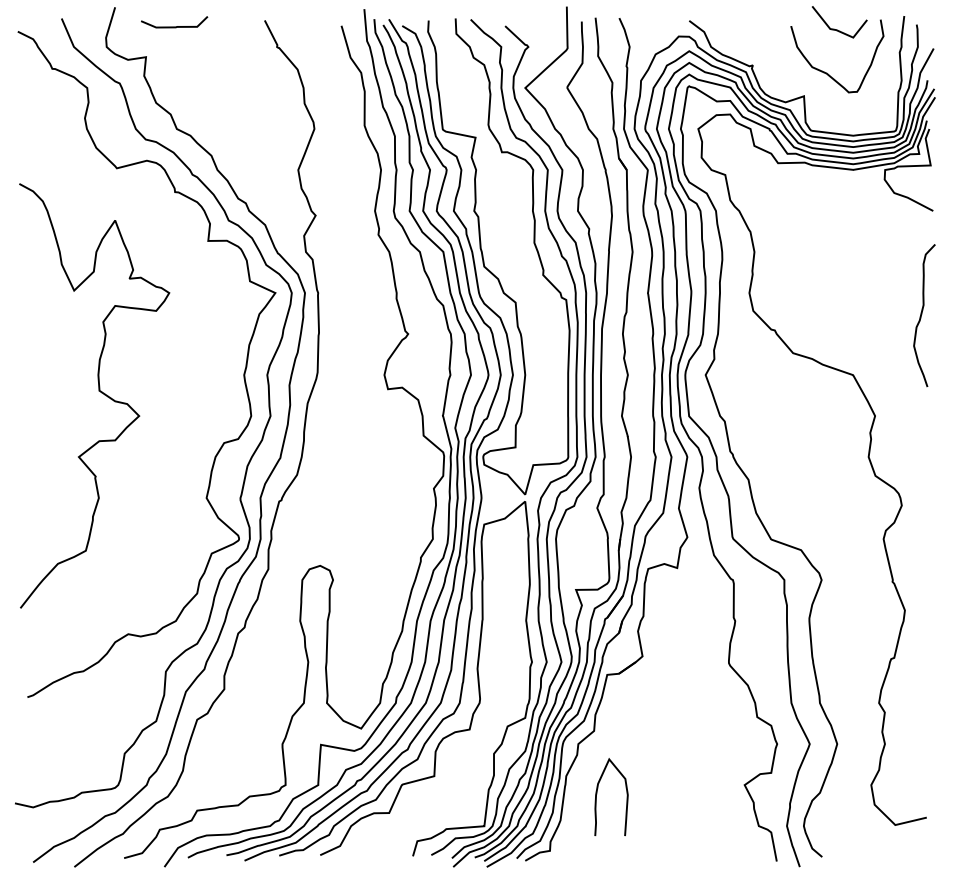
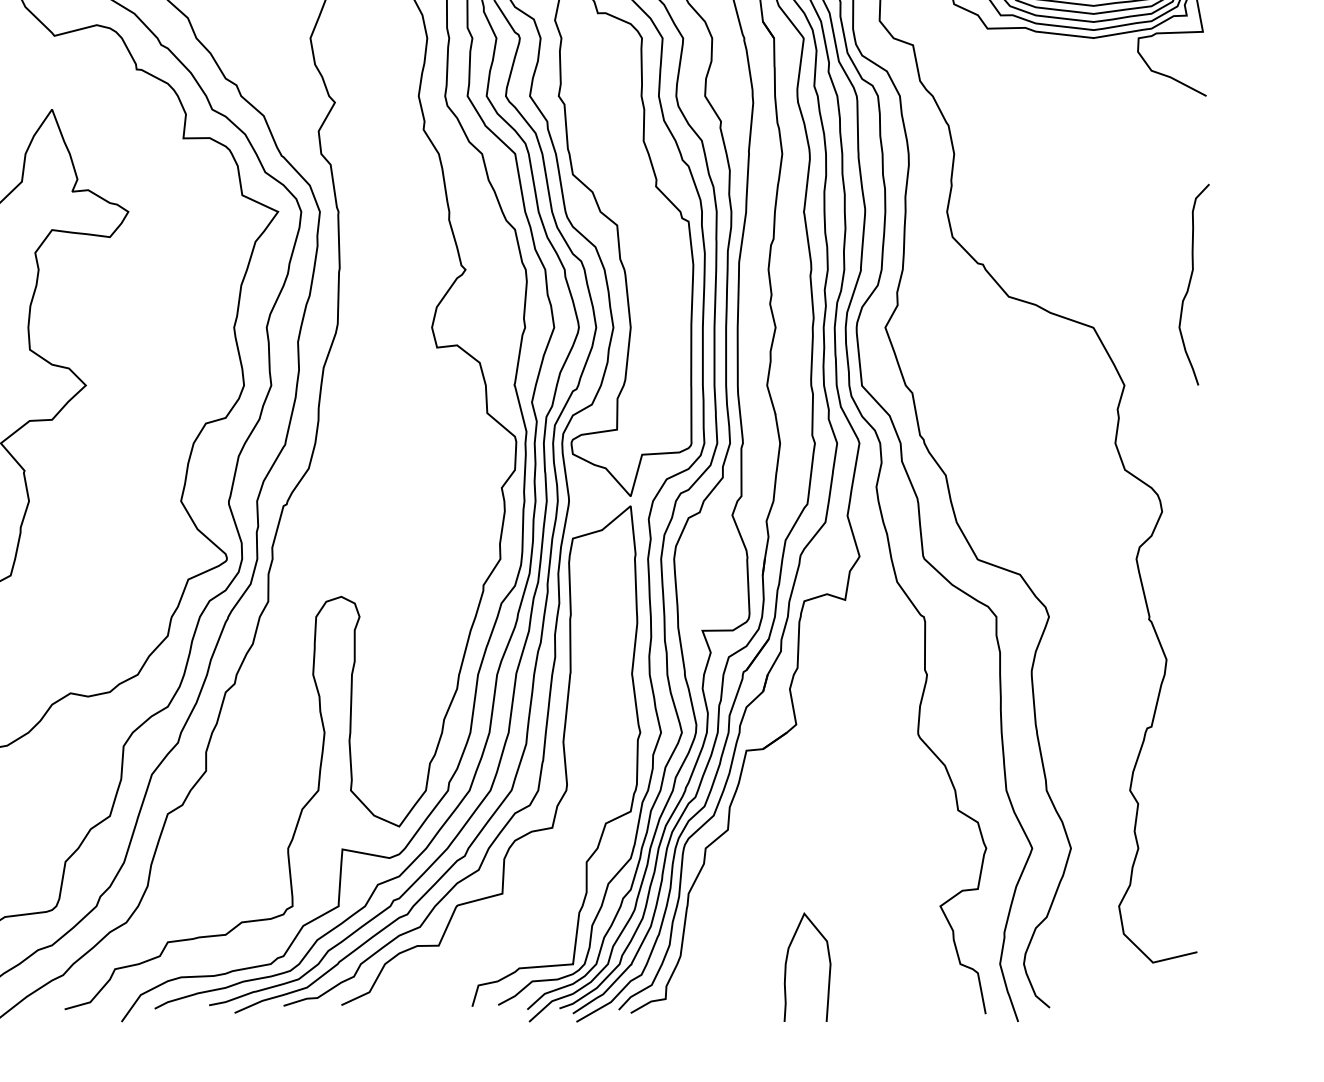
curve: (922, 314) -> (1191, 283), moved
curve: (597, 794) -> (787, 963), moved

